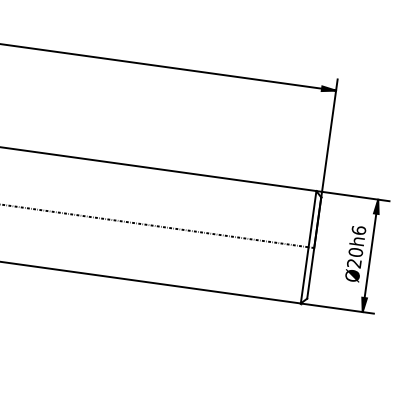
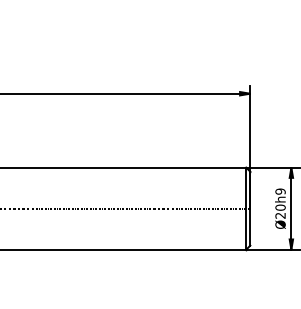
text: (358, 230) -> (280, 191), Ø20h6 -> Ø20h9

